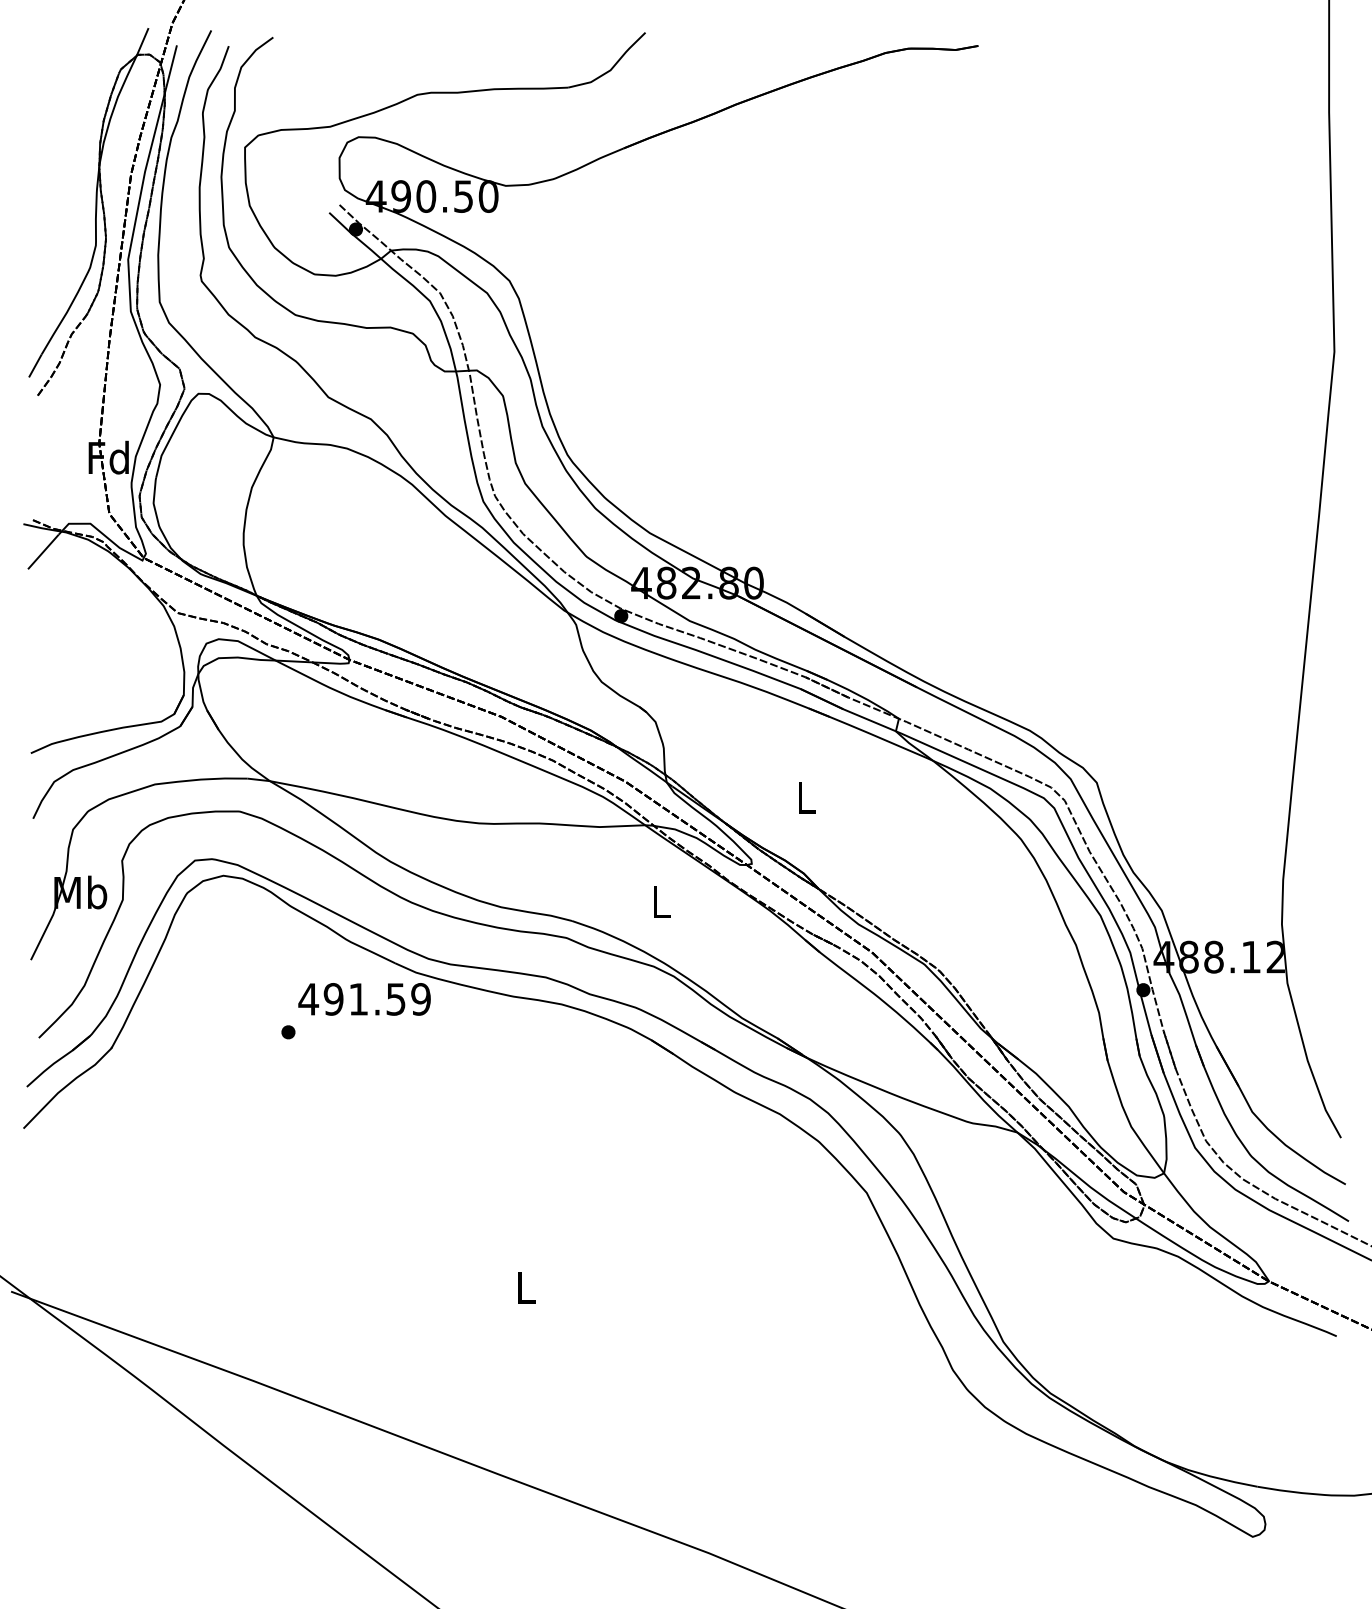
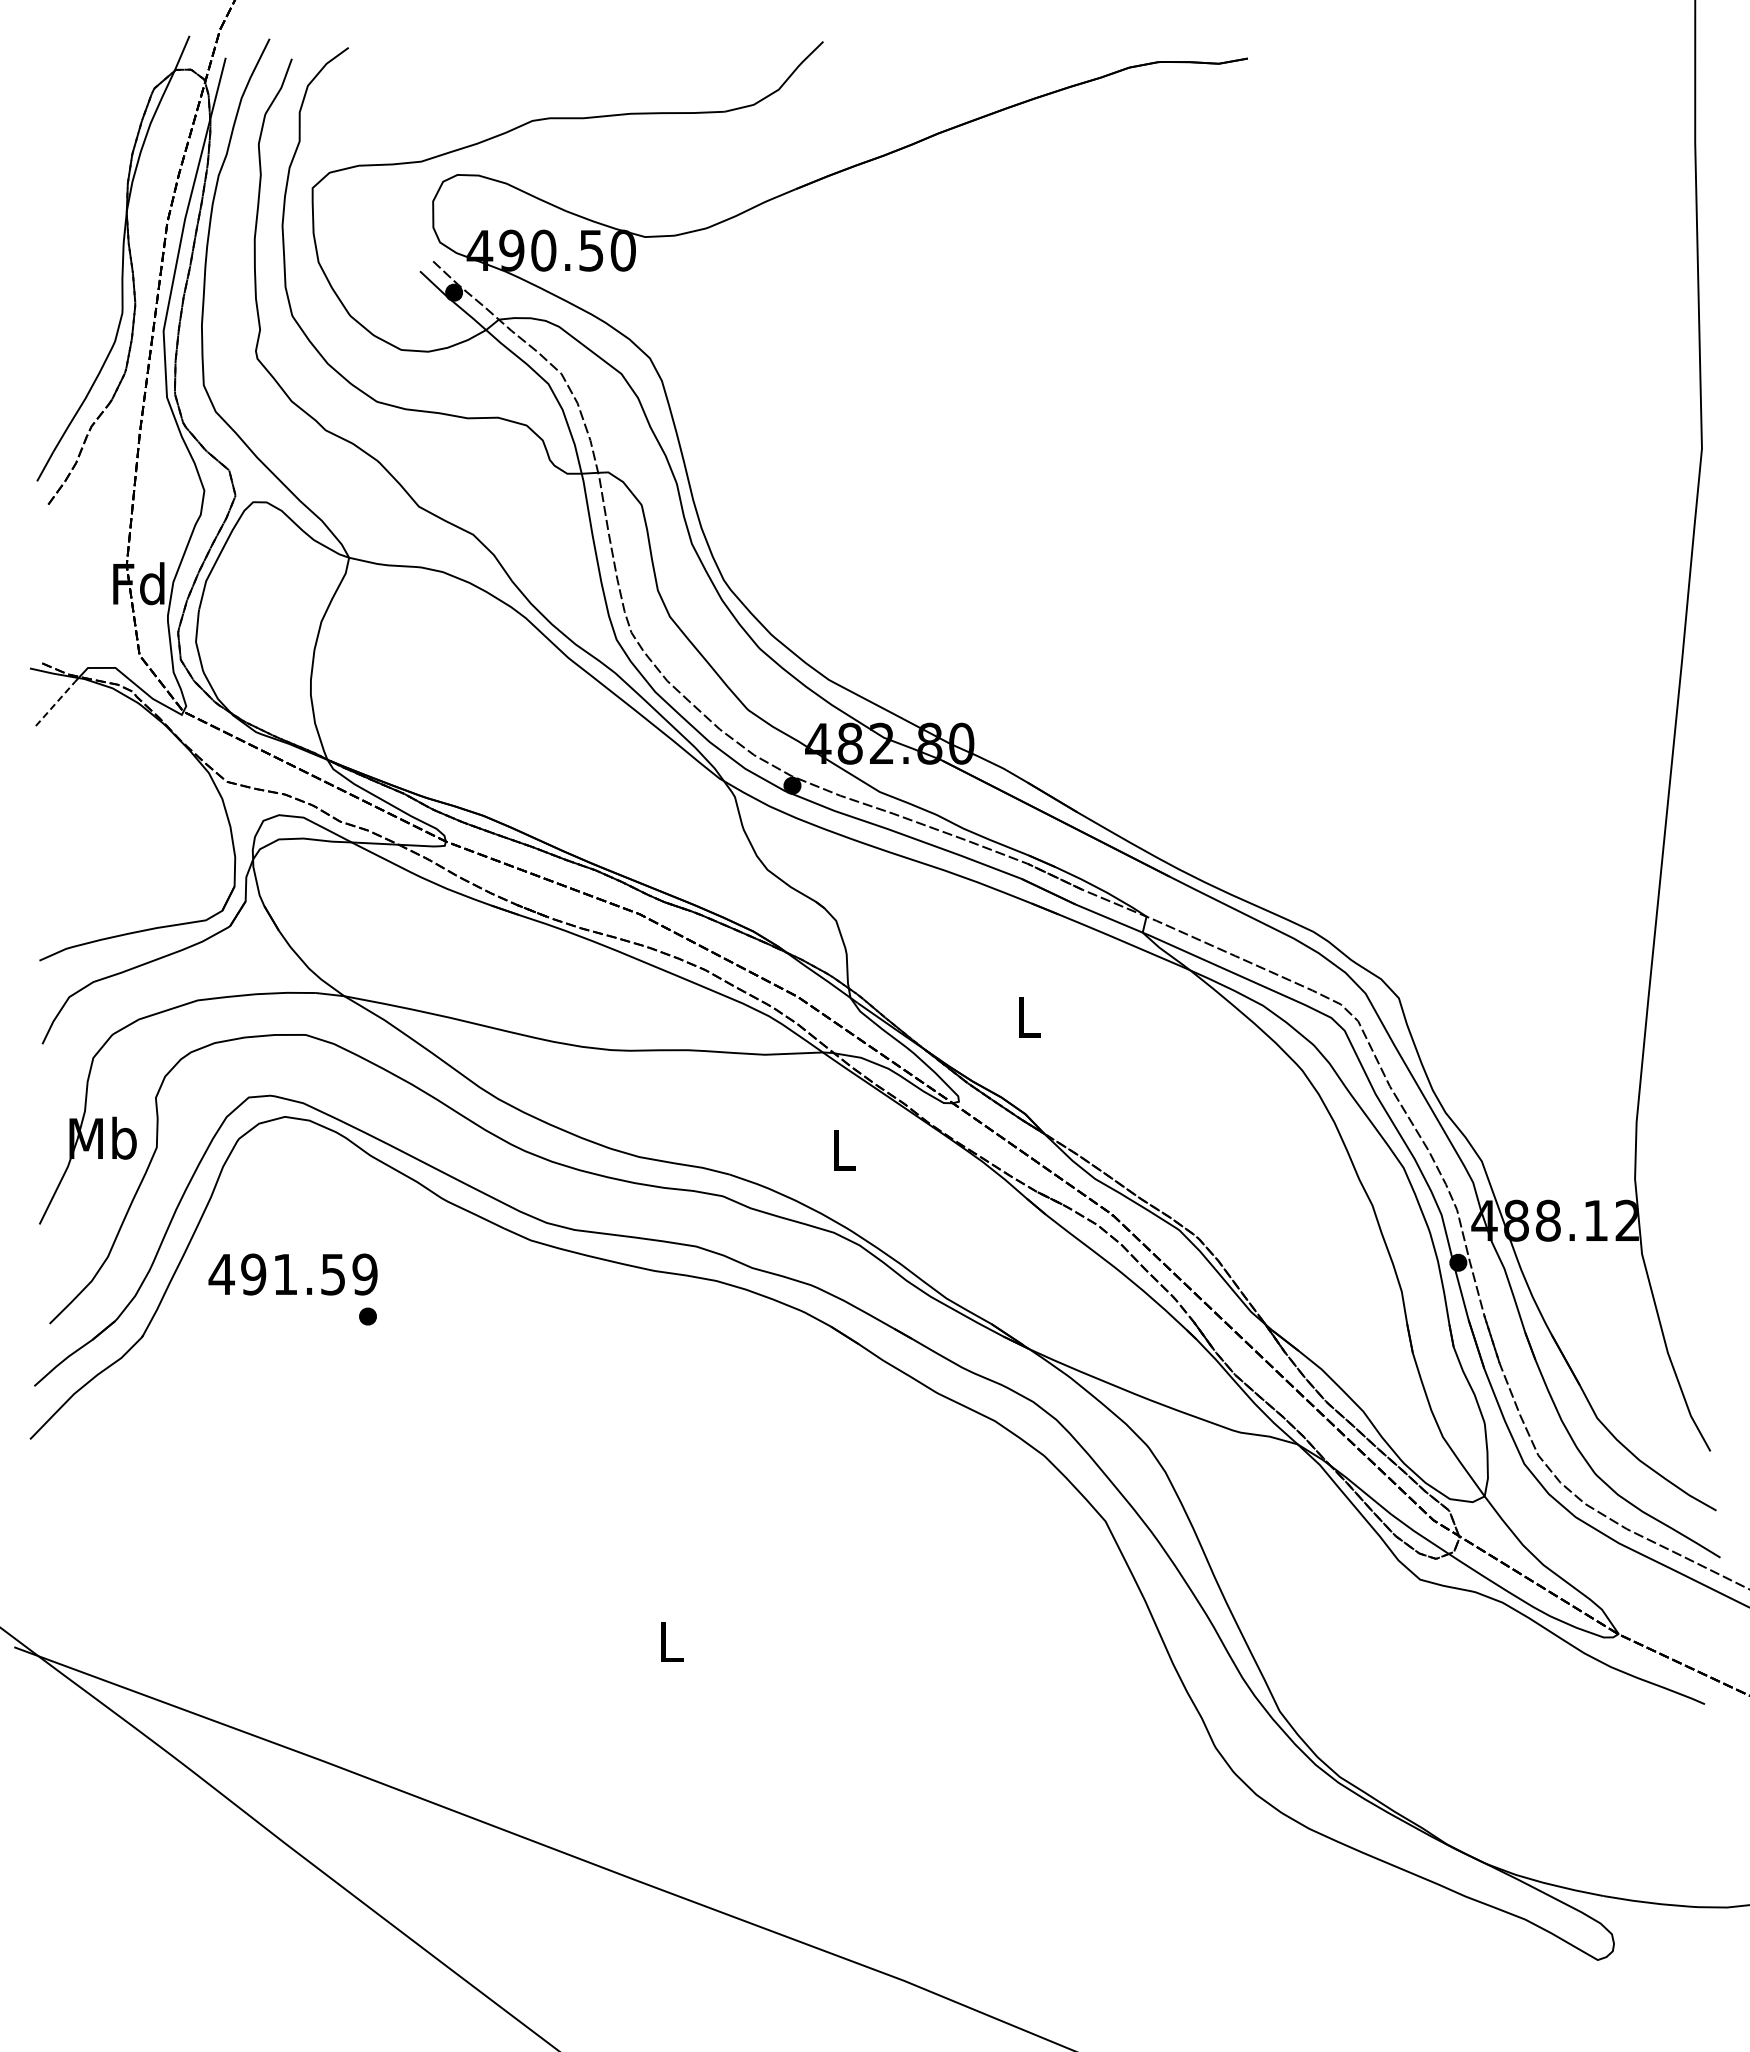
line: (43, 551) -> (55, 703), solid -> dashed
text: (364, 999) -> (292, 1274), moved

